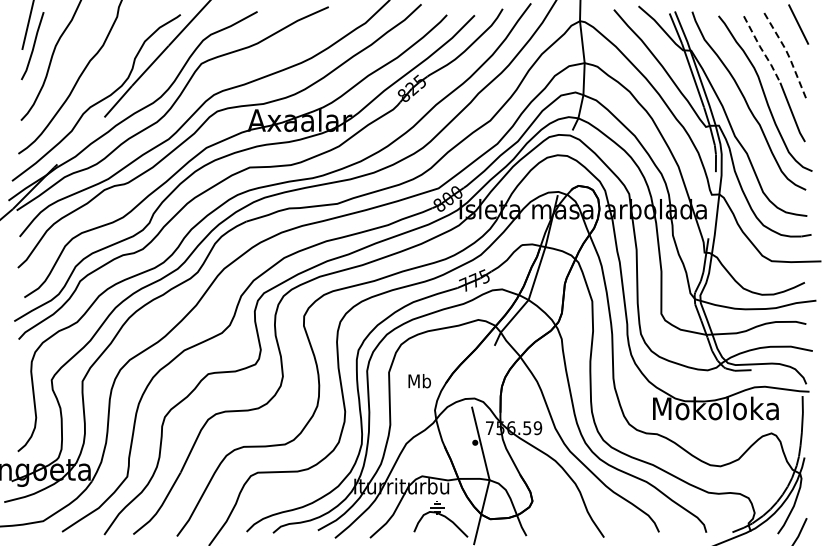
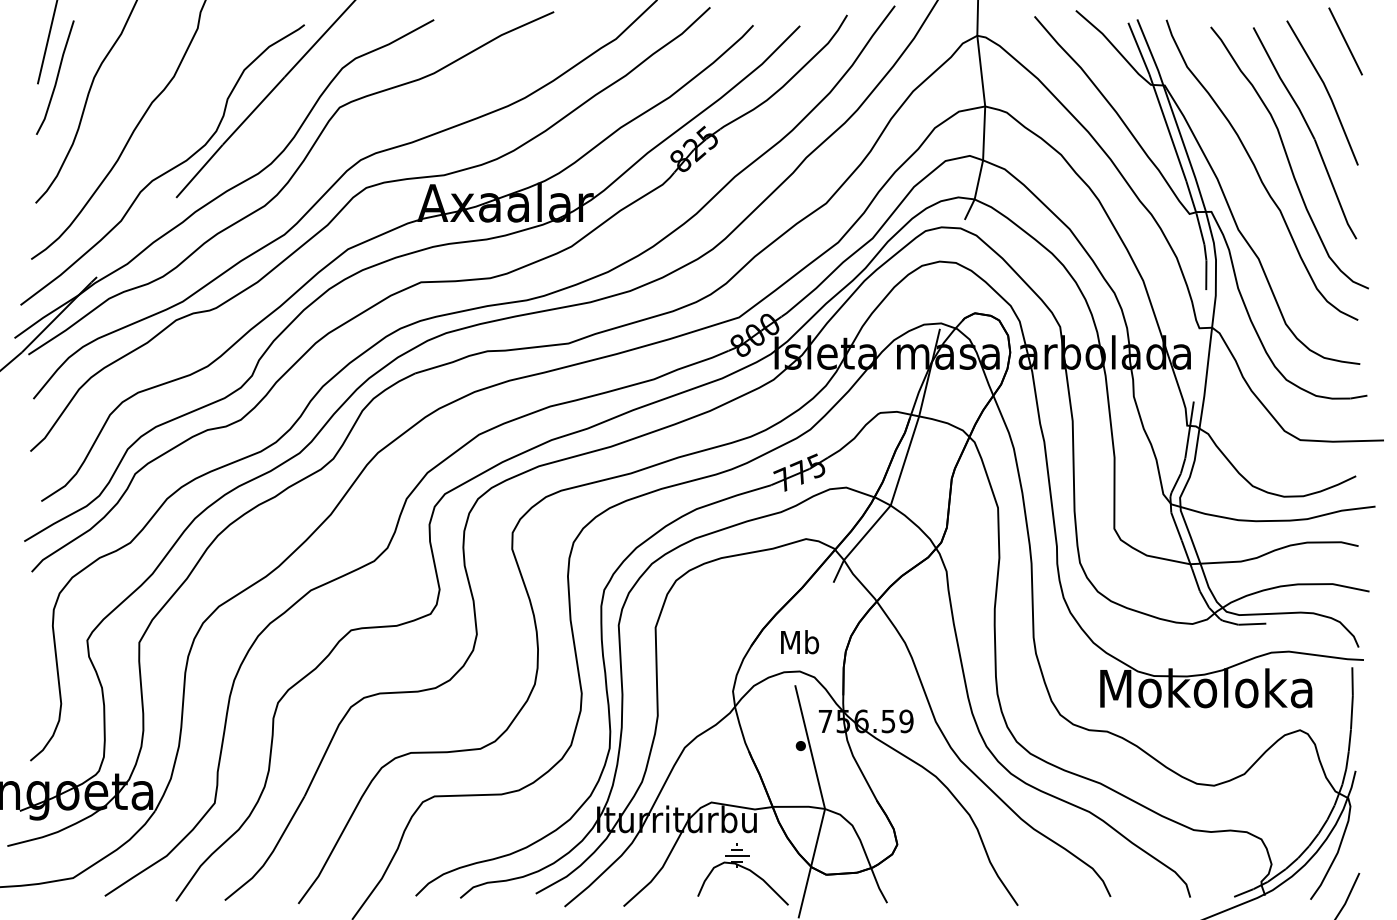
line: (762, 50) -> (1284, 85), dashed -> solid
line: (787, 53) -> (1326, 90), dashed -> solid
text: (419, 381) -> (799, 642), moved

